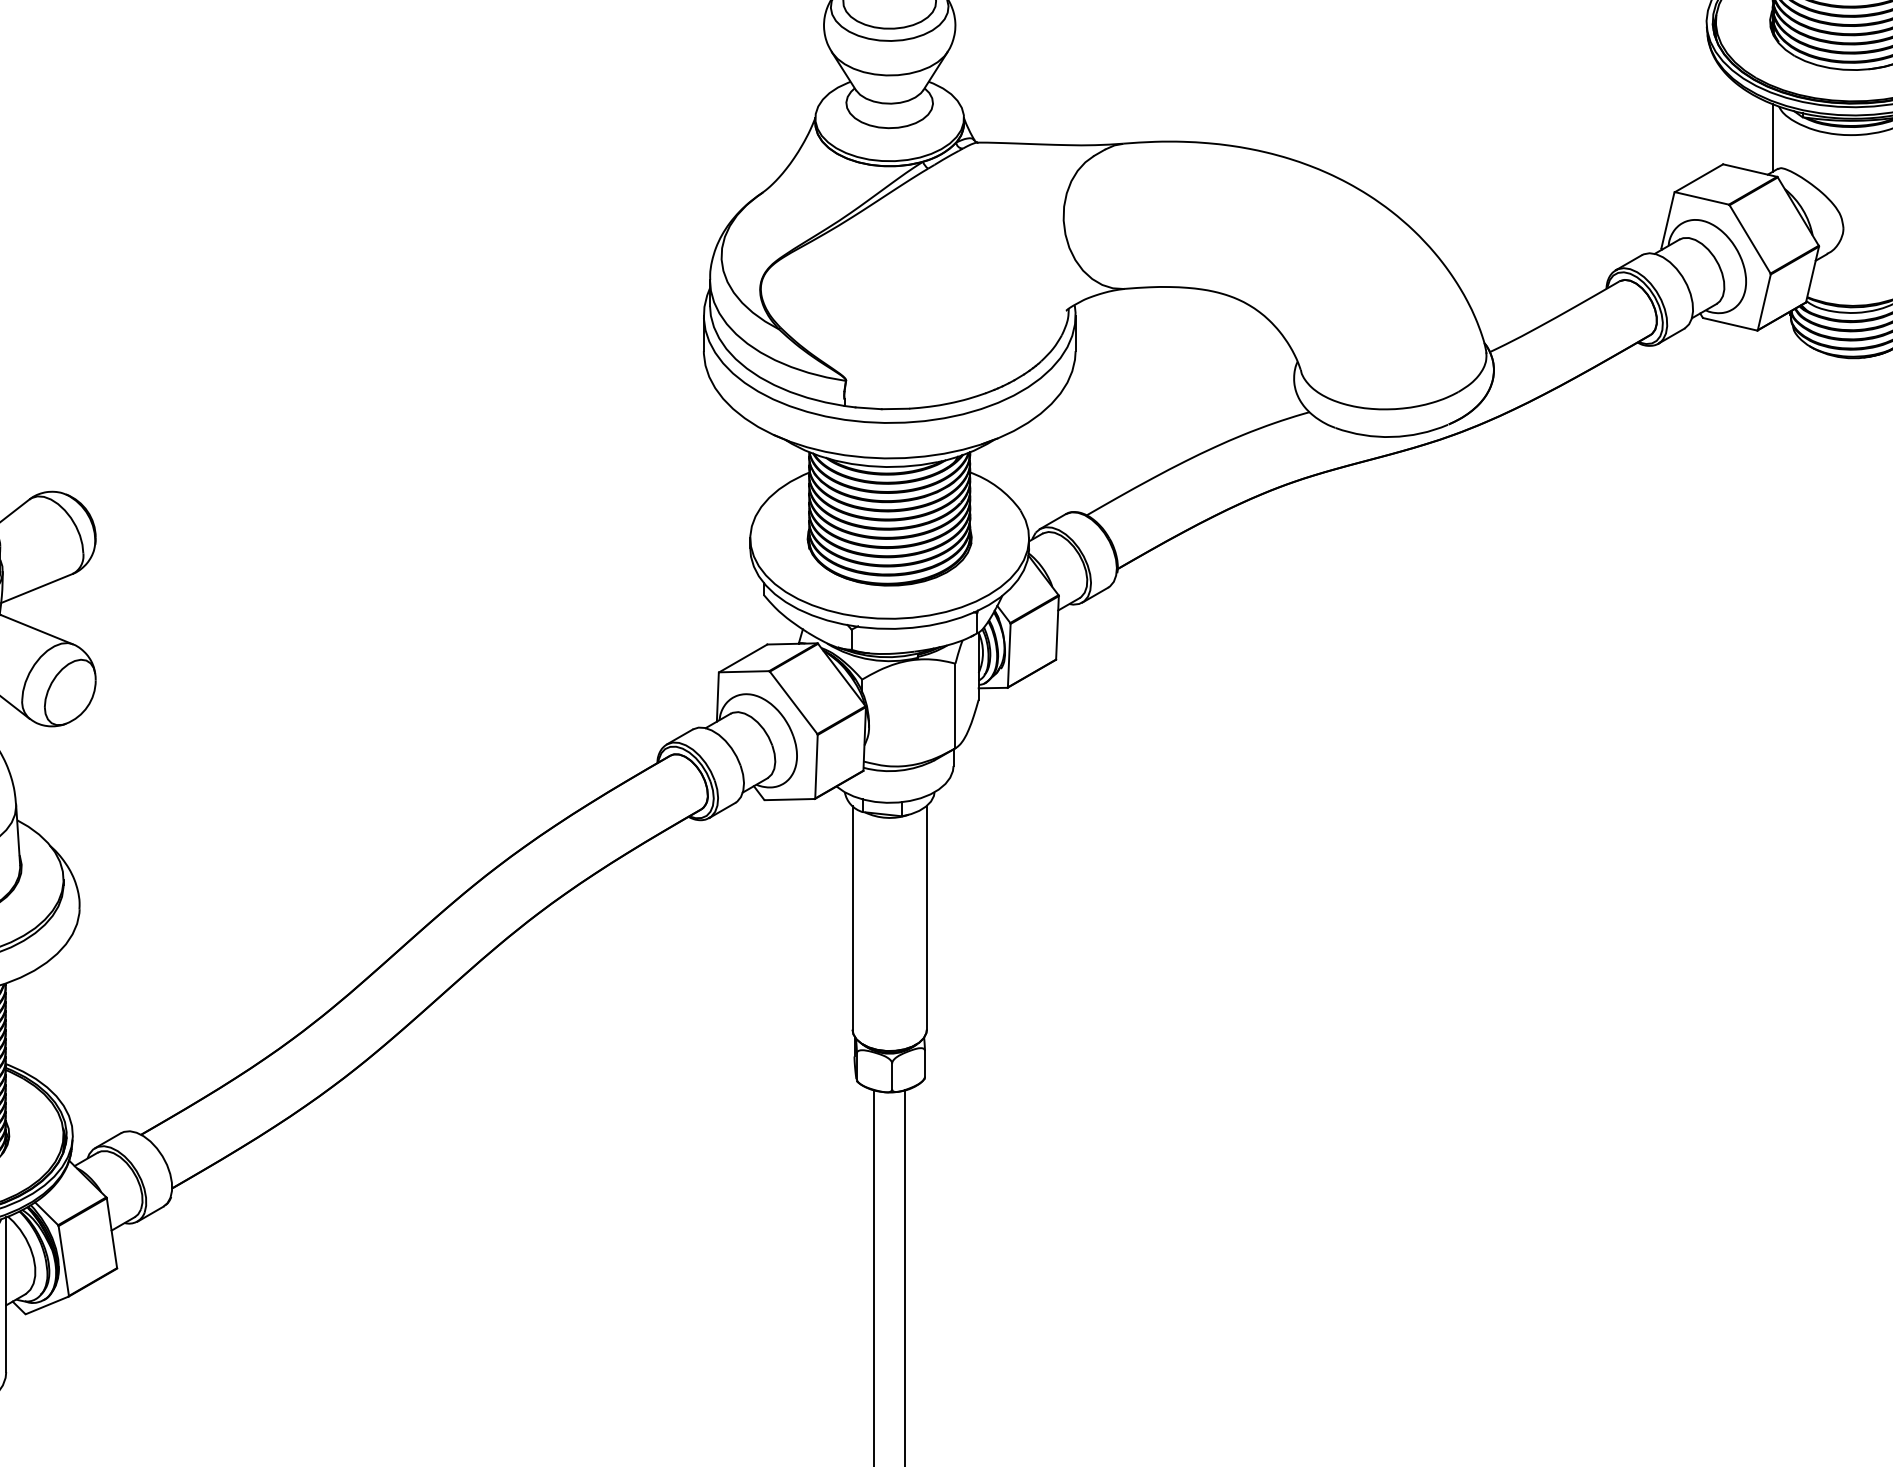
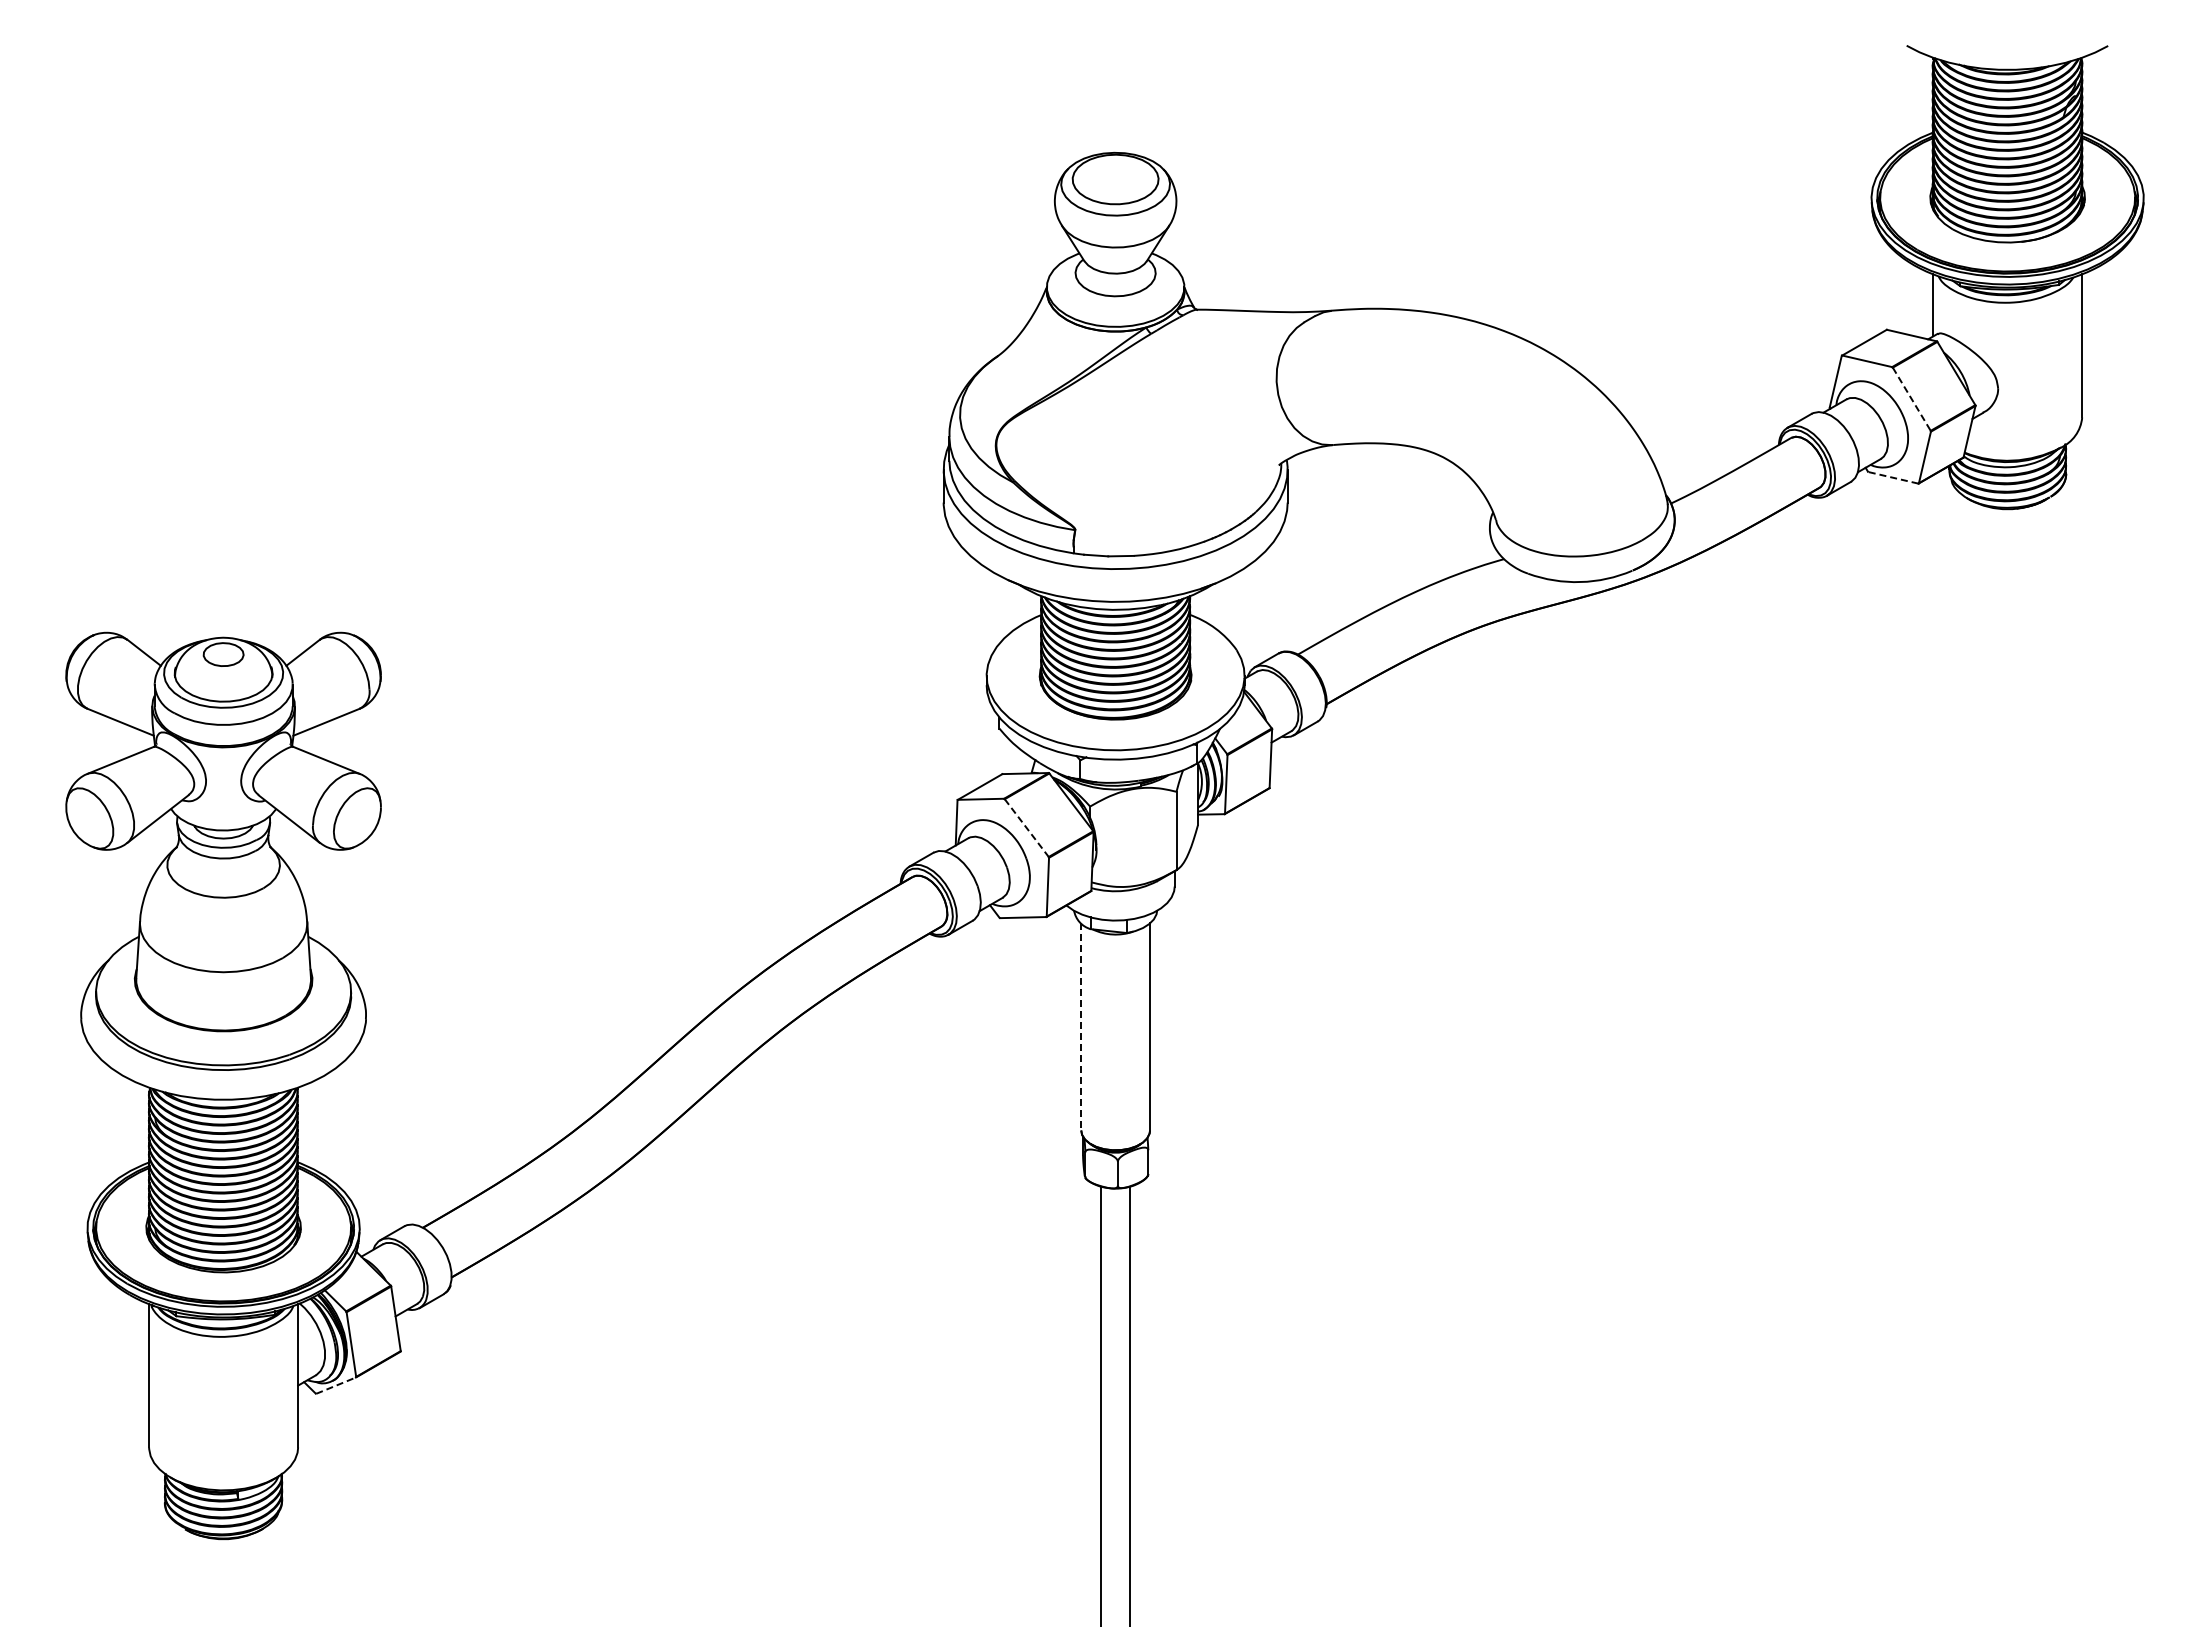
line: (1749, 239) -> (1911, 399), solid -> dashed
line: (1730, 323) -> (1893, 477), solid -> dashed
line: (794, 703) -> (1027, 828), solid -> dashed
line: (852, 917) -> (1081, 1026), solid -> dashed
line: (47, 1305) -> (336, 1385), solid -> dashed

